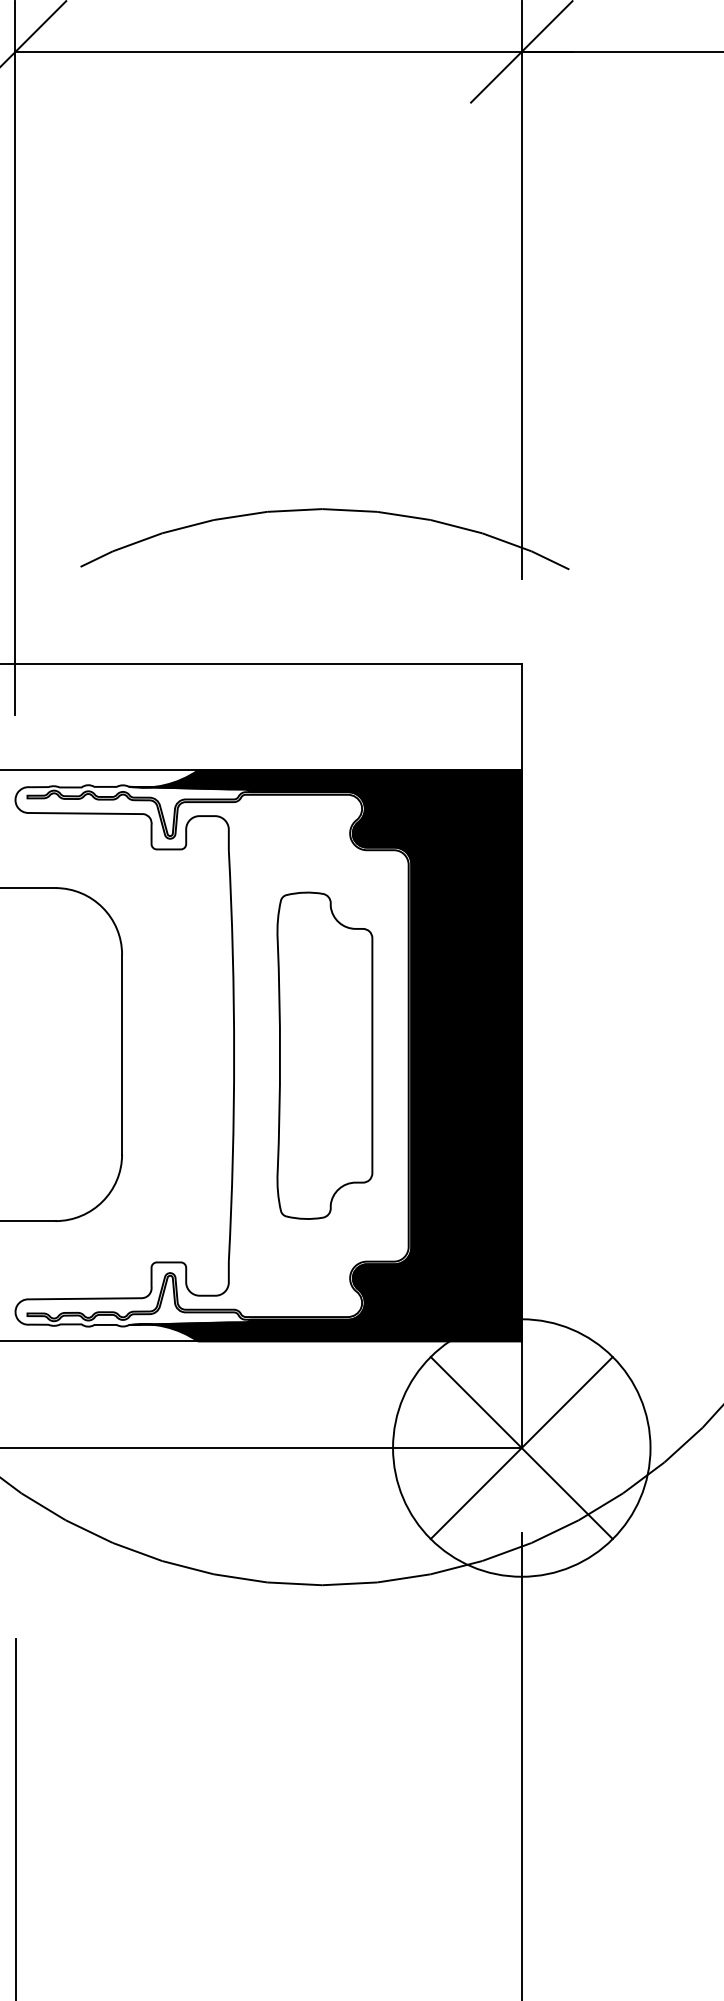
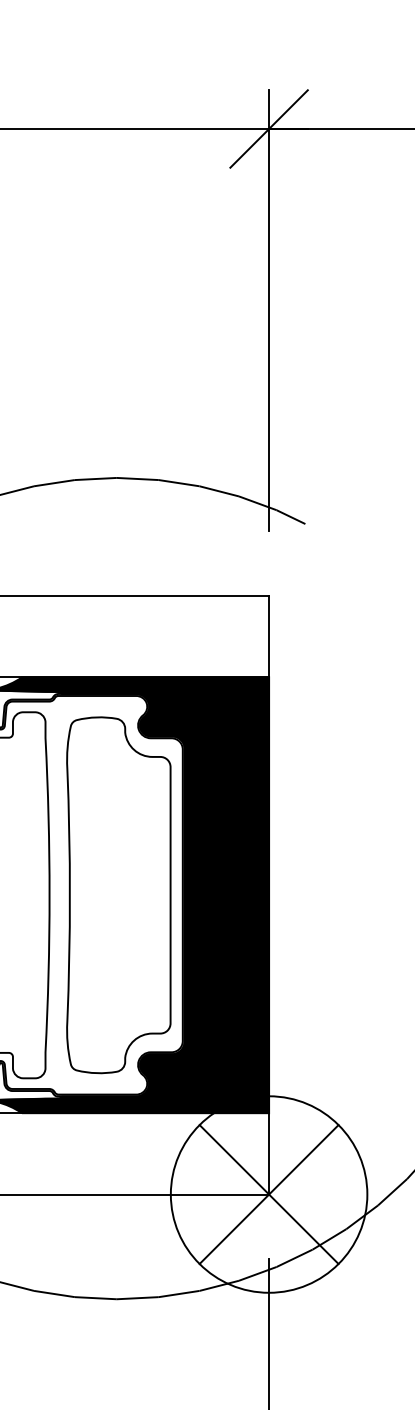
part: (324, 1055) -> (118, 894), size x1.43

